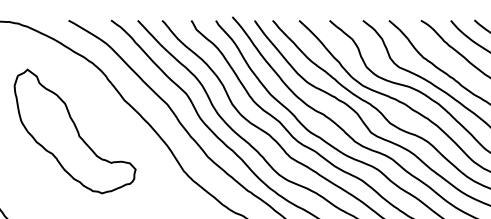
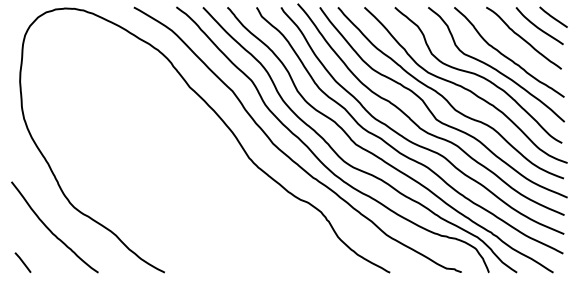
part: (75, 131) -> (140, 118), removed

